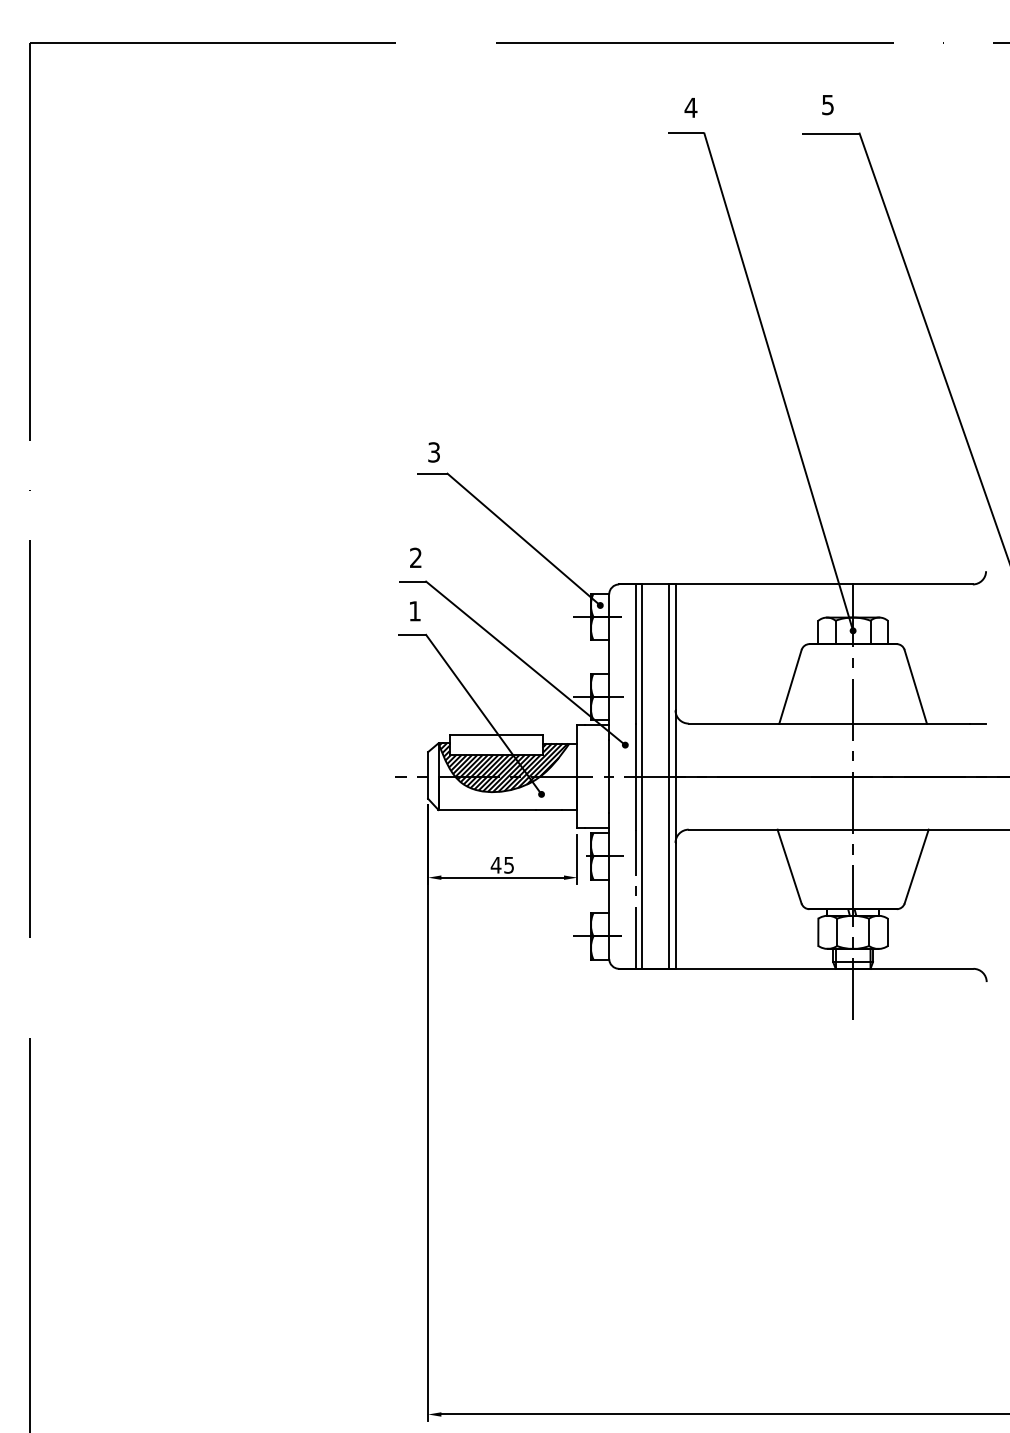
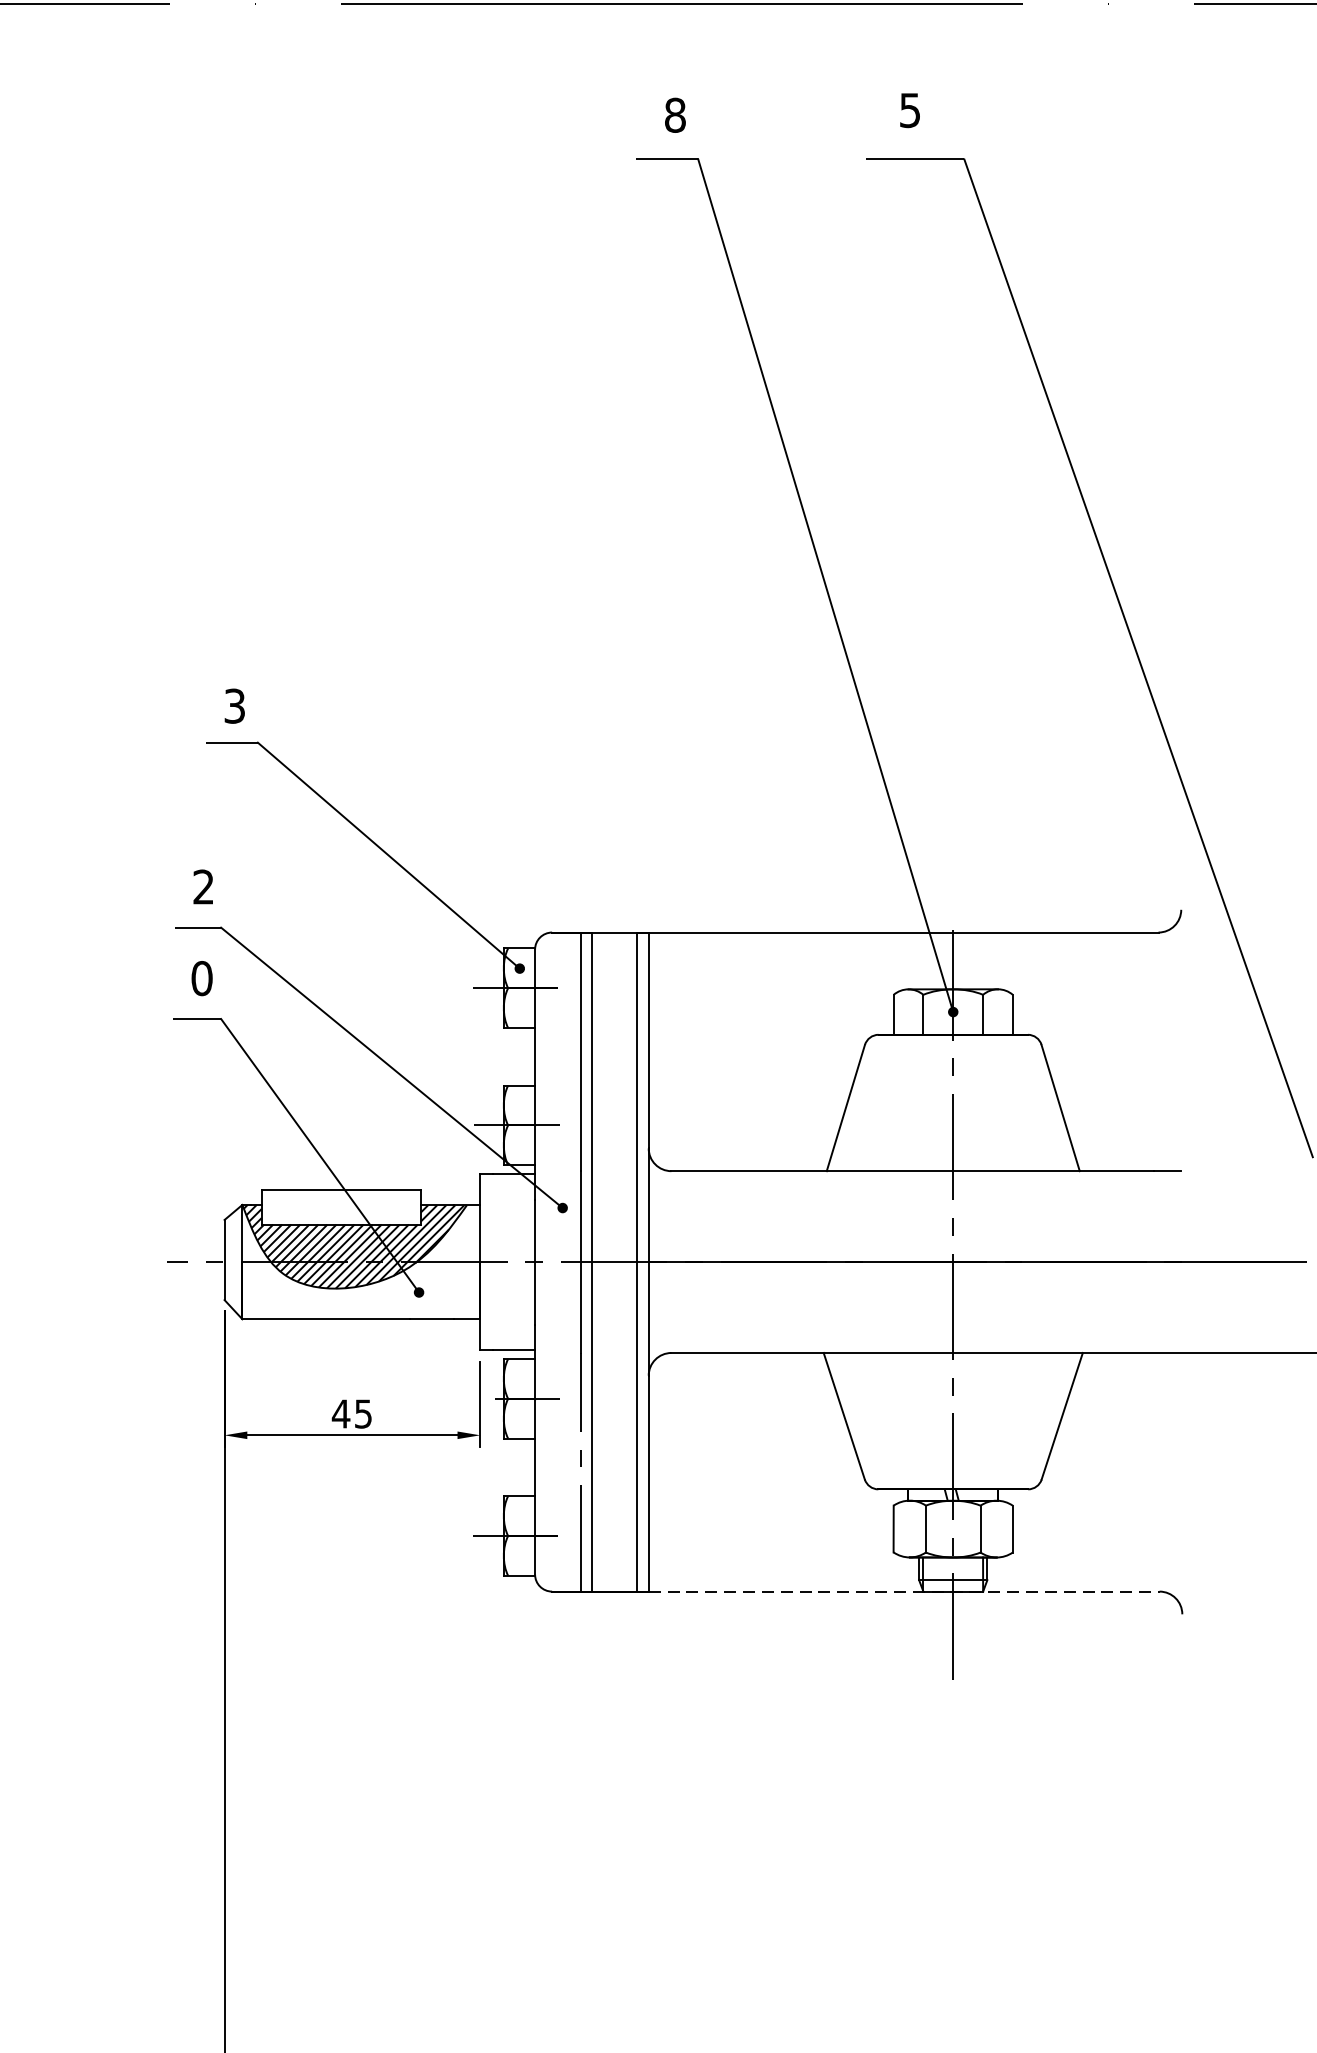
text: (690, 107) -> (674, 114), 4 -> 8
text: (415, 611) -> (202, 978), 1 -> 0
line: (824, 968) -> (904, 1591), solid -> dashed

